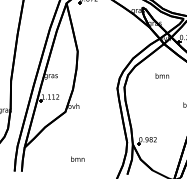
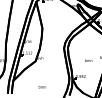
text: (162, 75) -> (88, 60), moved

